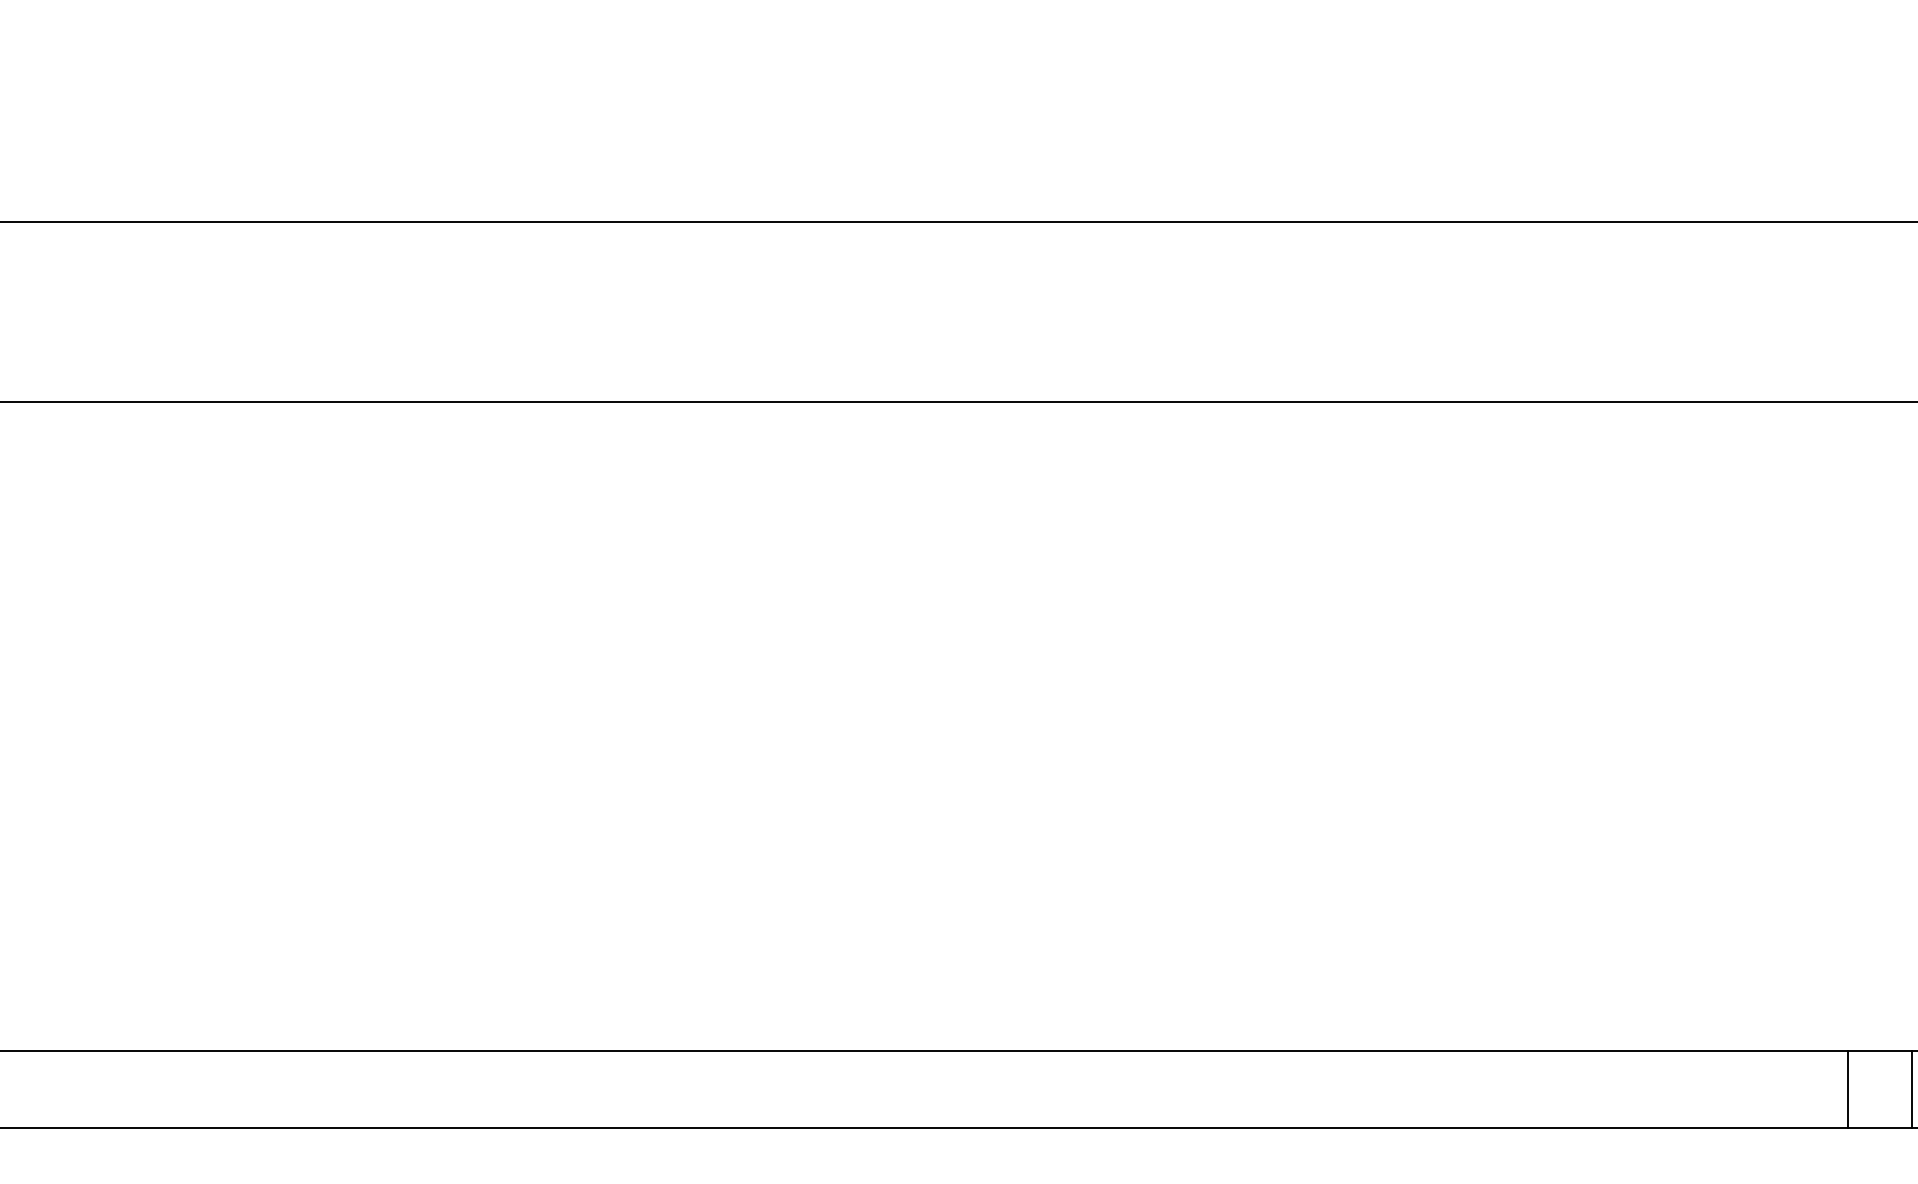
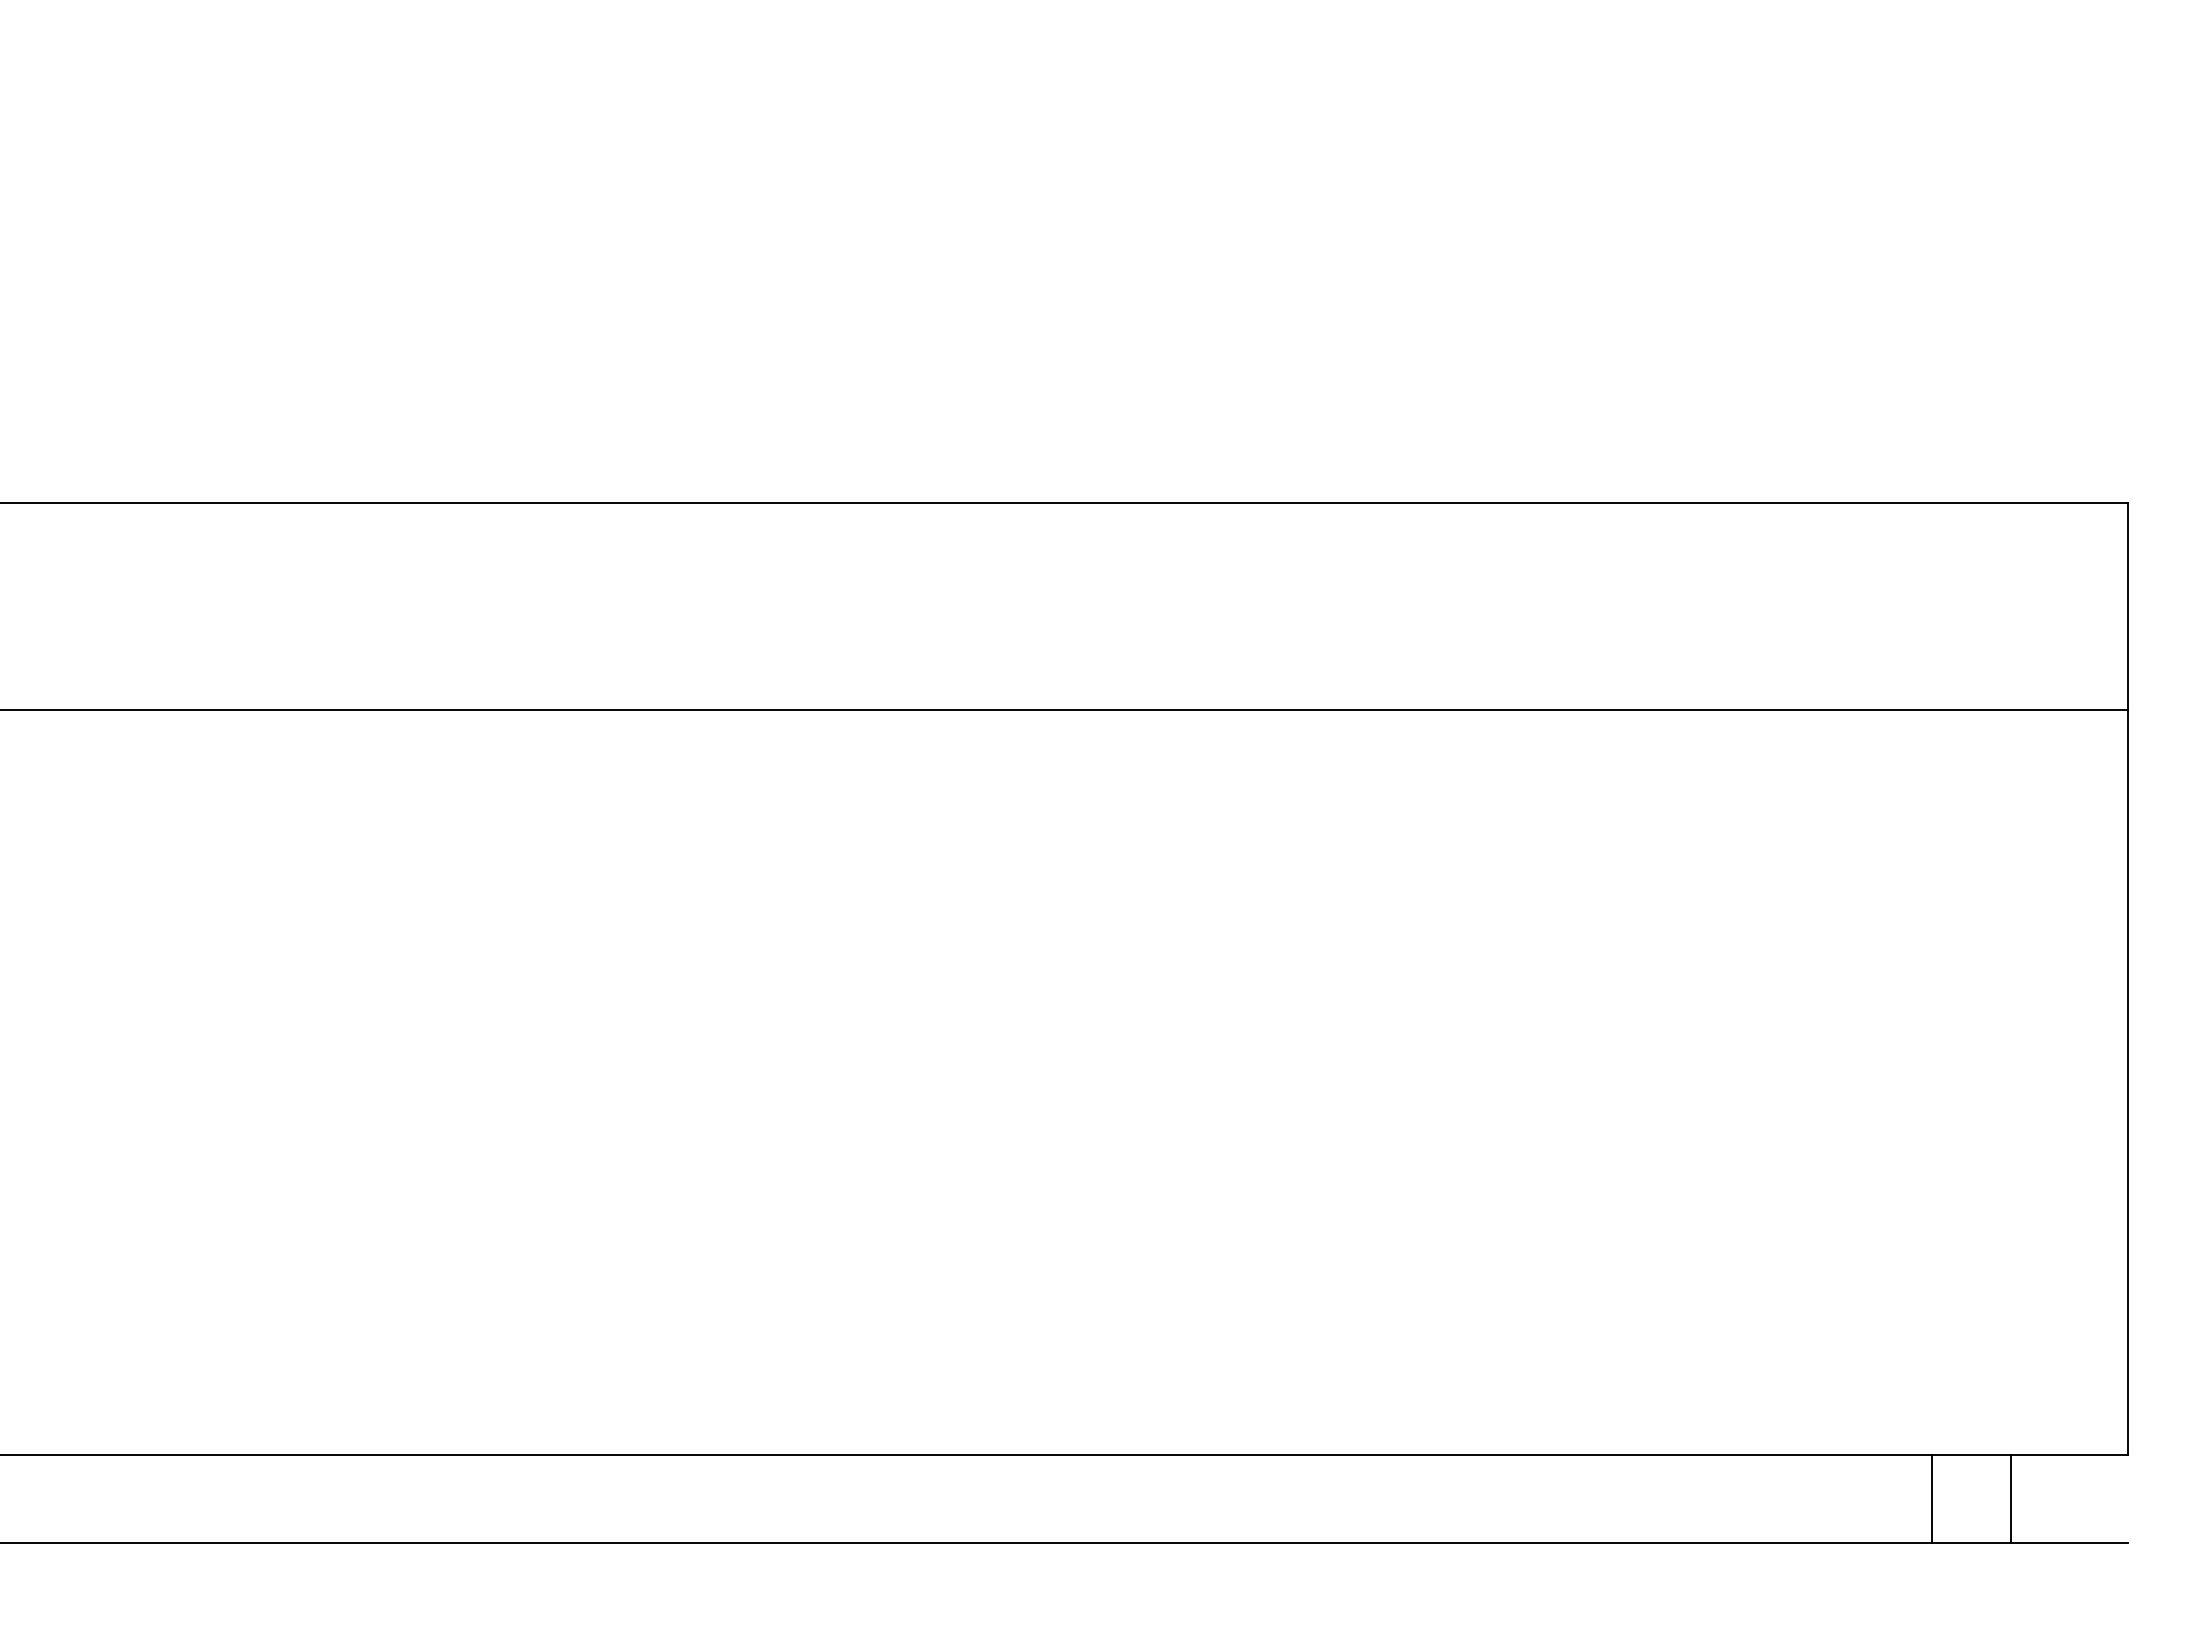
line: (1847, 1089) -> (1932, 1499), moved
line: (1911, 1089) -> (2010, 1499), moved

